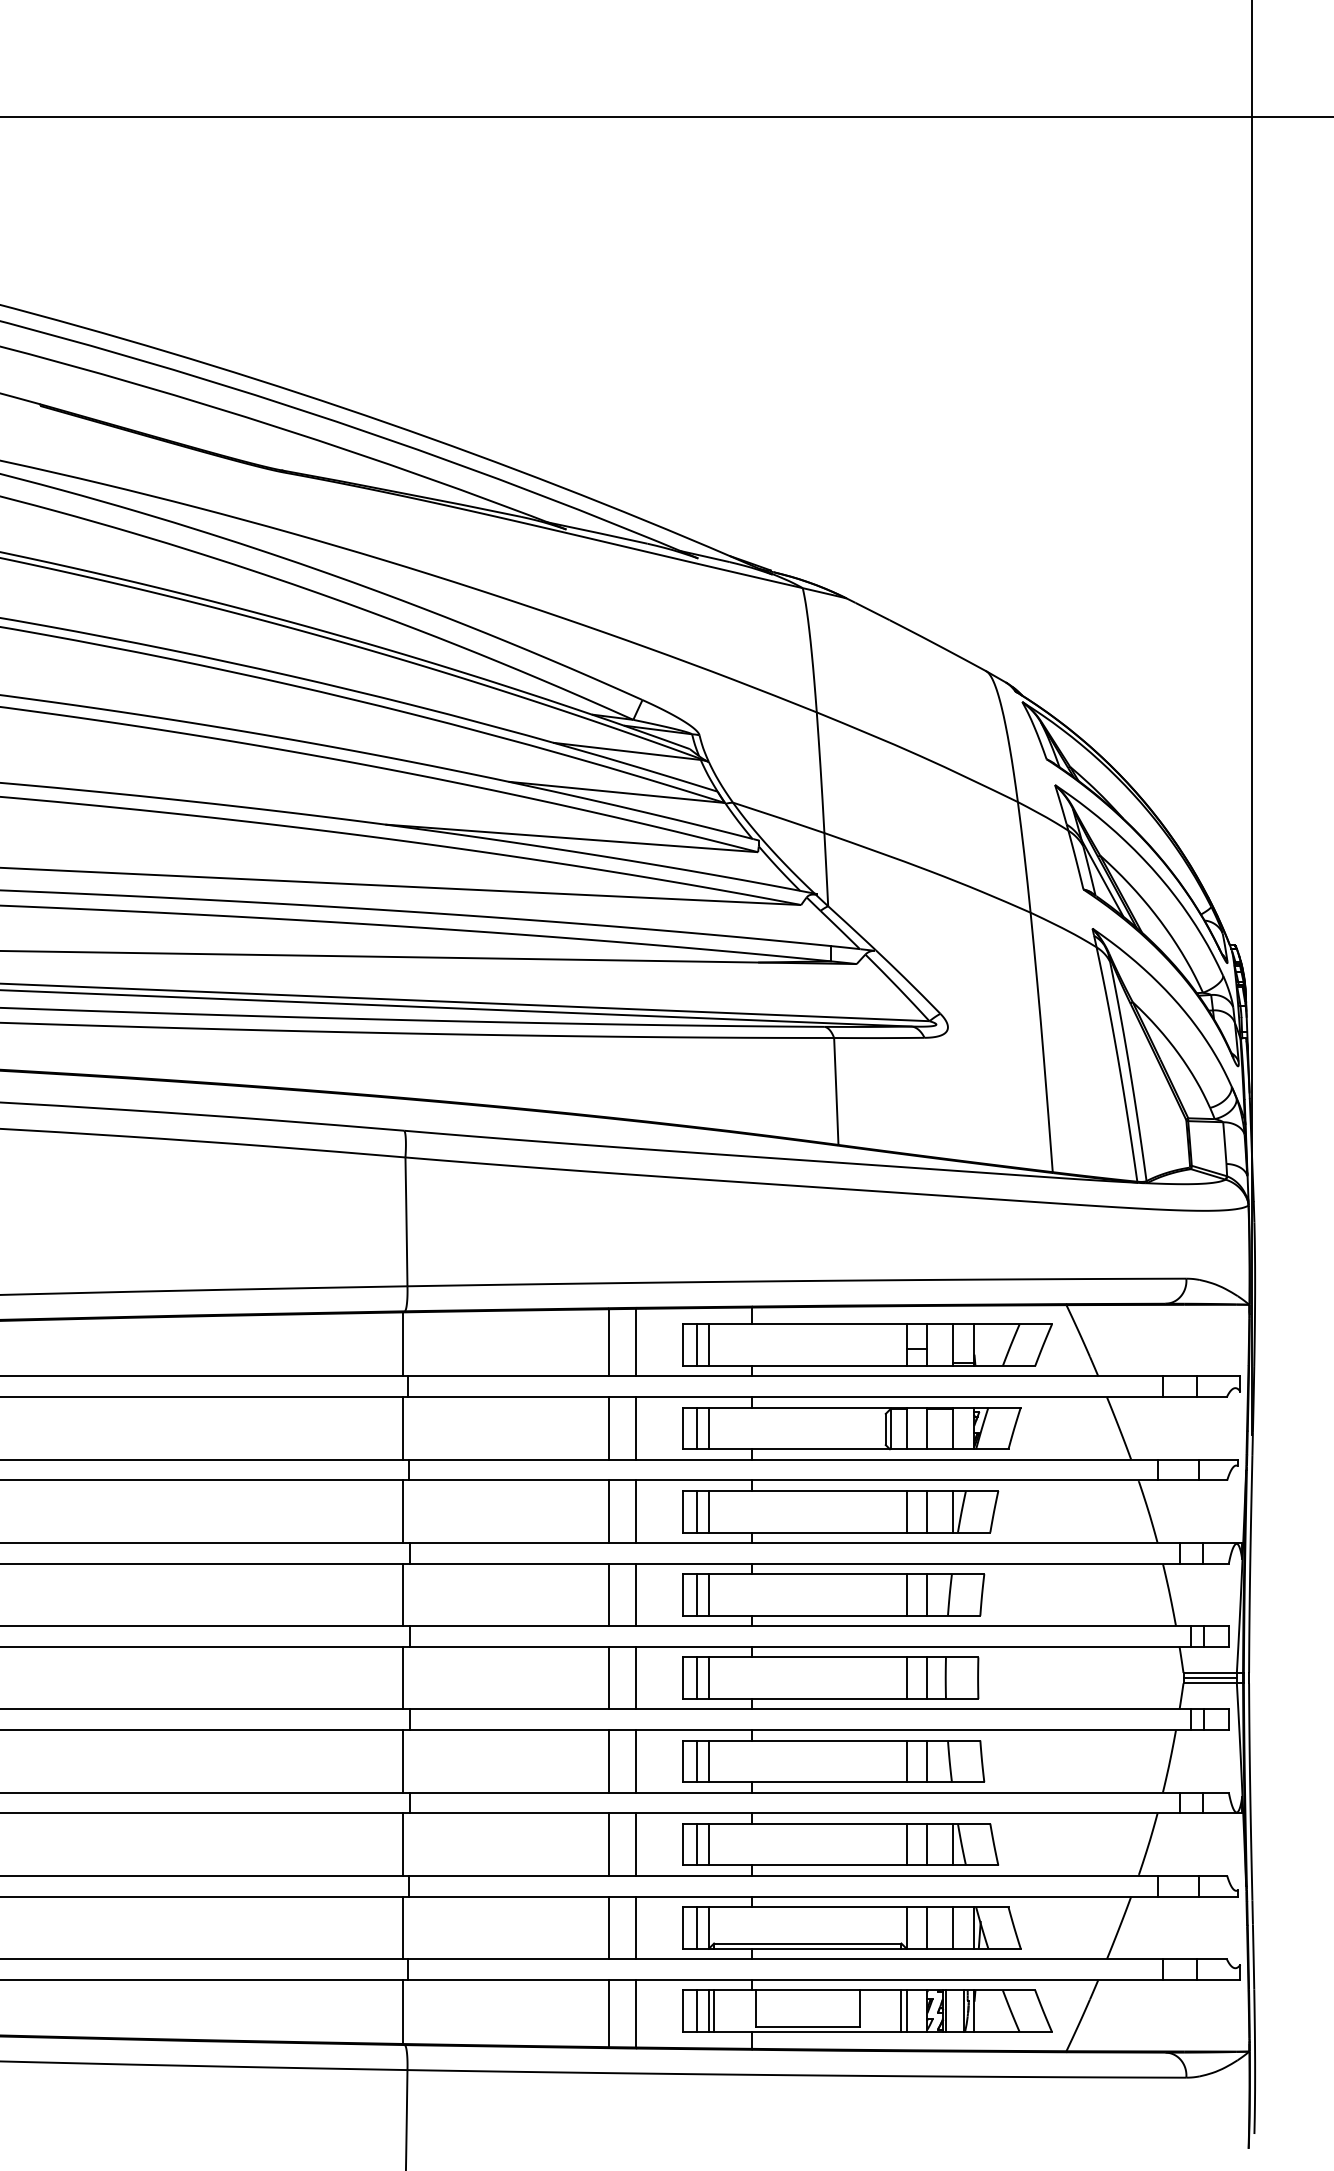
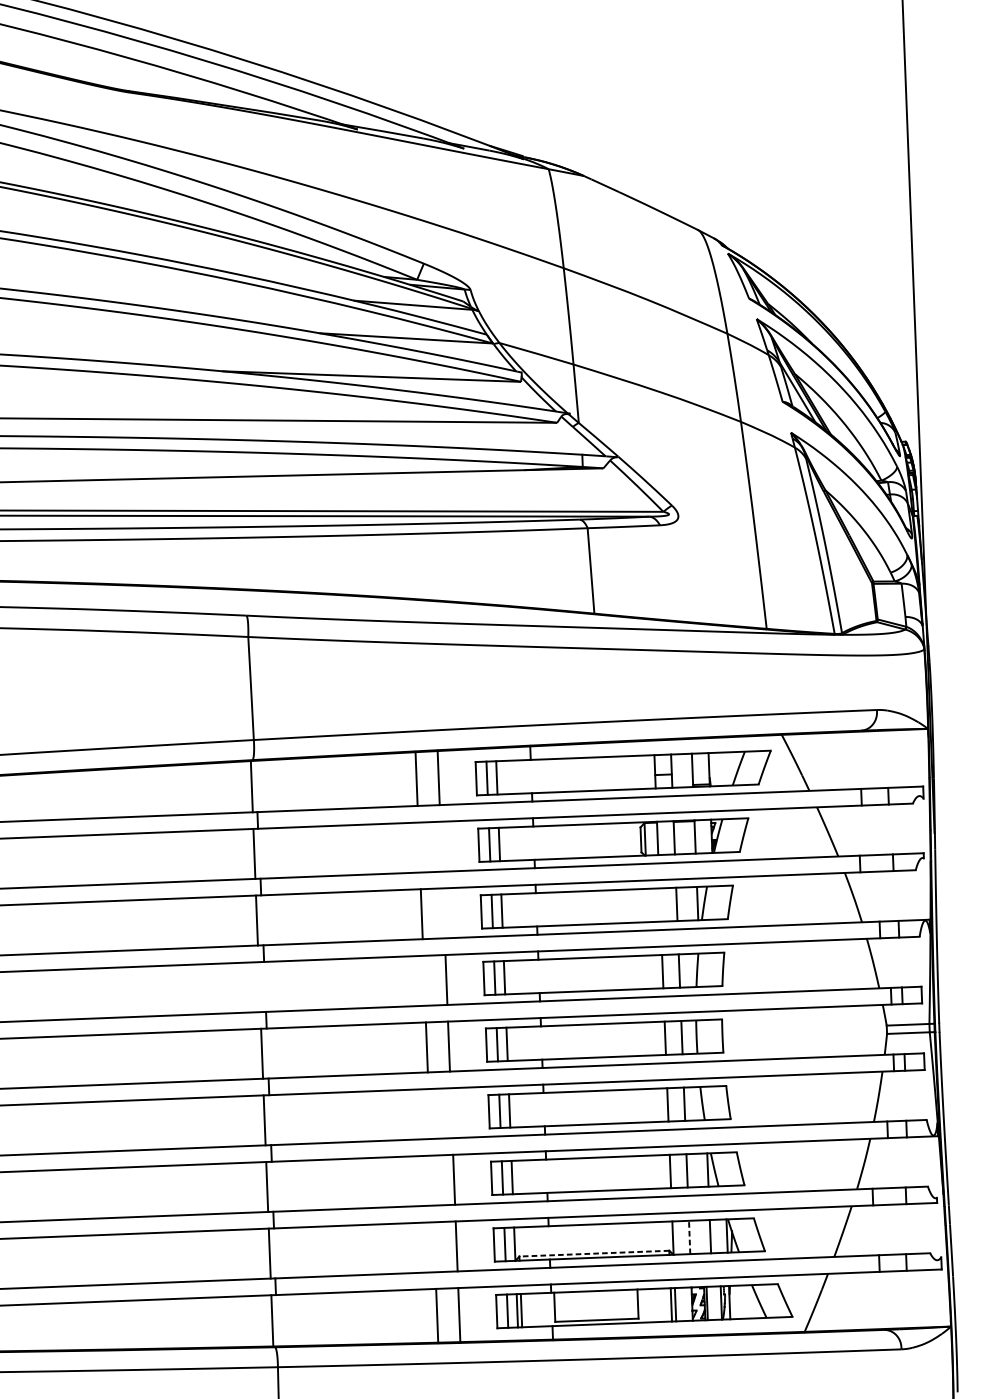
line: (608, 1428) -> (419, 847), removed
line: (636, 1428) -> (441, 846), removed
line: (636, 1511) -> (444, 913), removed
line: (906, 1511) -> (660, 904), removed
line: (402, 1594) -> (259, 986), removed
line: (608, 1594) -> (424, 980), removed
line: (1209, 1678) -> (907, 1029), removed
line: (608, 1761) -> (429, 1114), removed
line: (636, 1761) -> (451, 1113), removed
line: (608, 1844) -> (431, 1180), removed
line: (608, 1927) -> (434, 1246), removed
line: (927, 1927) -> (689, 1237), solid -> dashed
line: (807, 1943) -> (594, 1253), solid -> dashed

